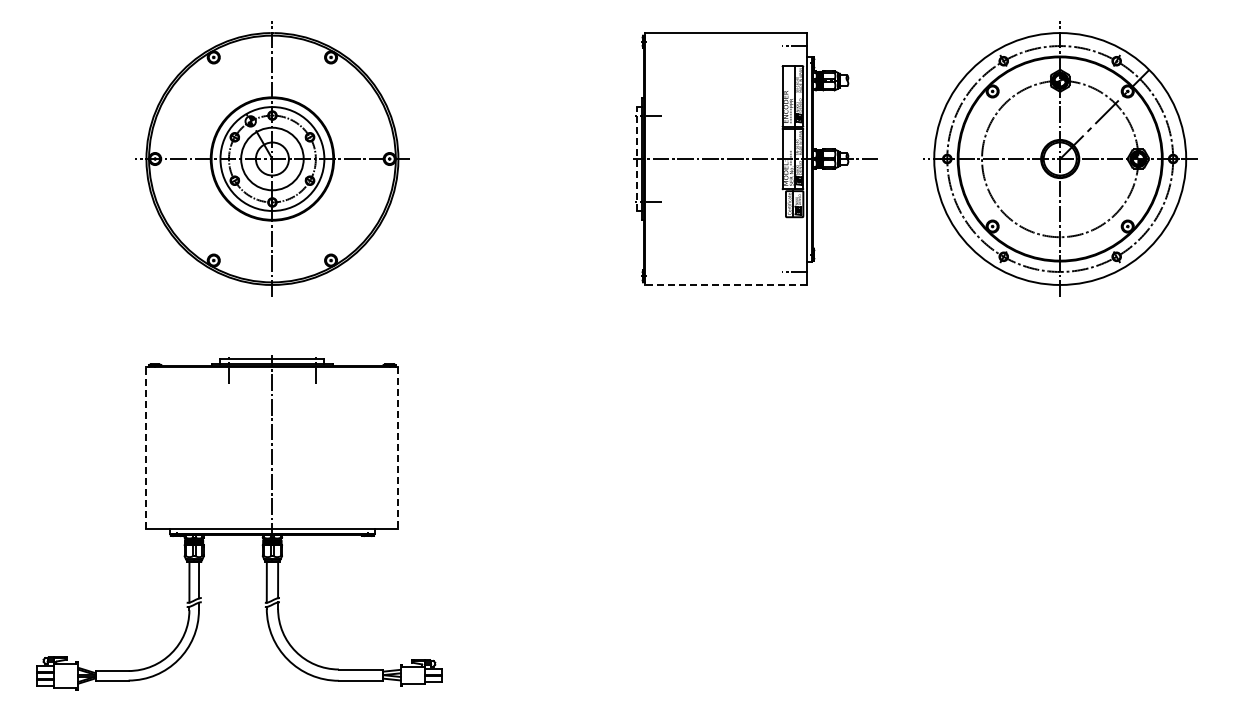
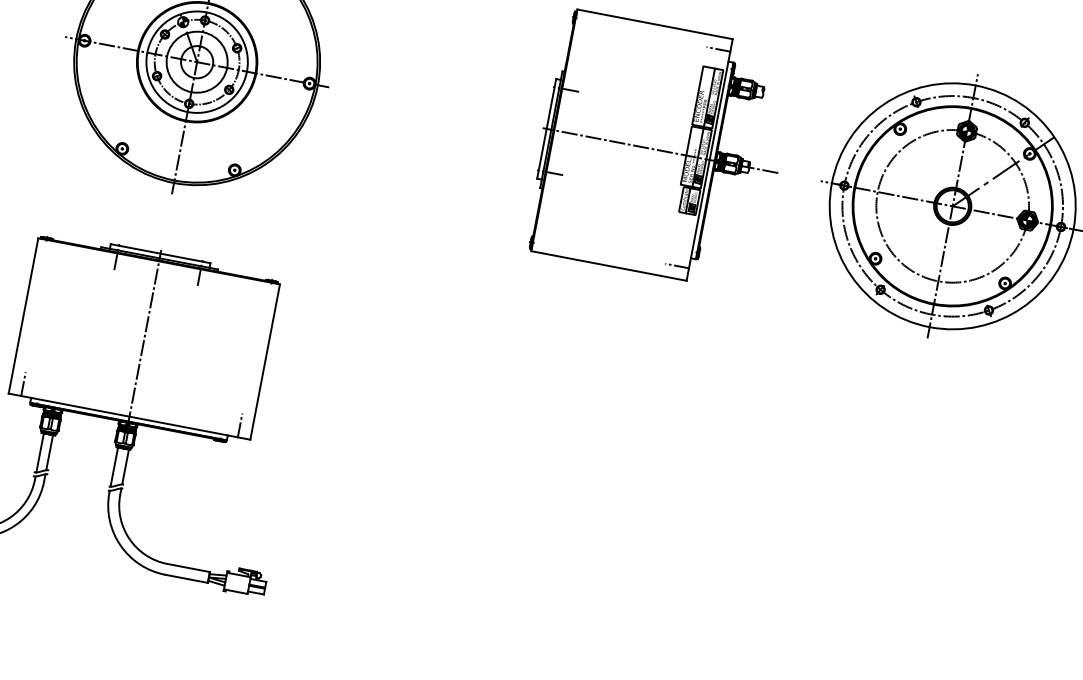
line: (636, 159) -> (546, 129), dashed -> solid
line: (725, 284) -> (608, 265), dashed -> solid
line: (146, 447) -> (23, 315), dashed -> solid
line: (398, 447) -> (265, 361), dashed -> solid
line: (159, 516) -> (23, 384), added
line: (385, 516) -> (240, 425), added

